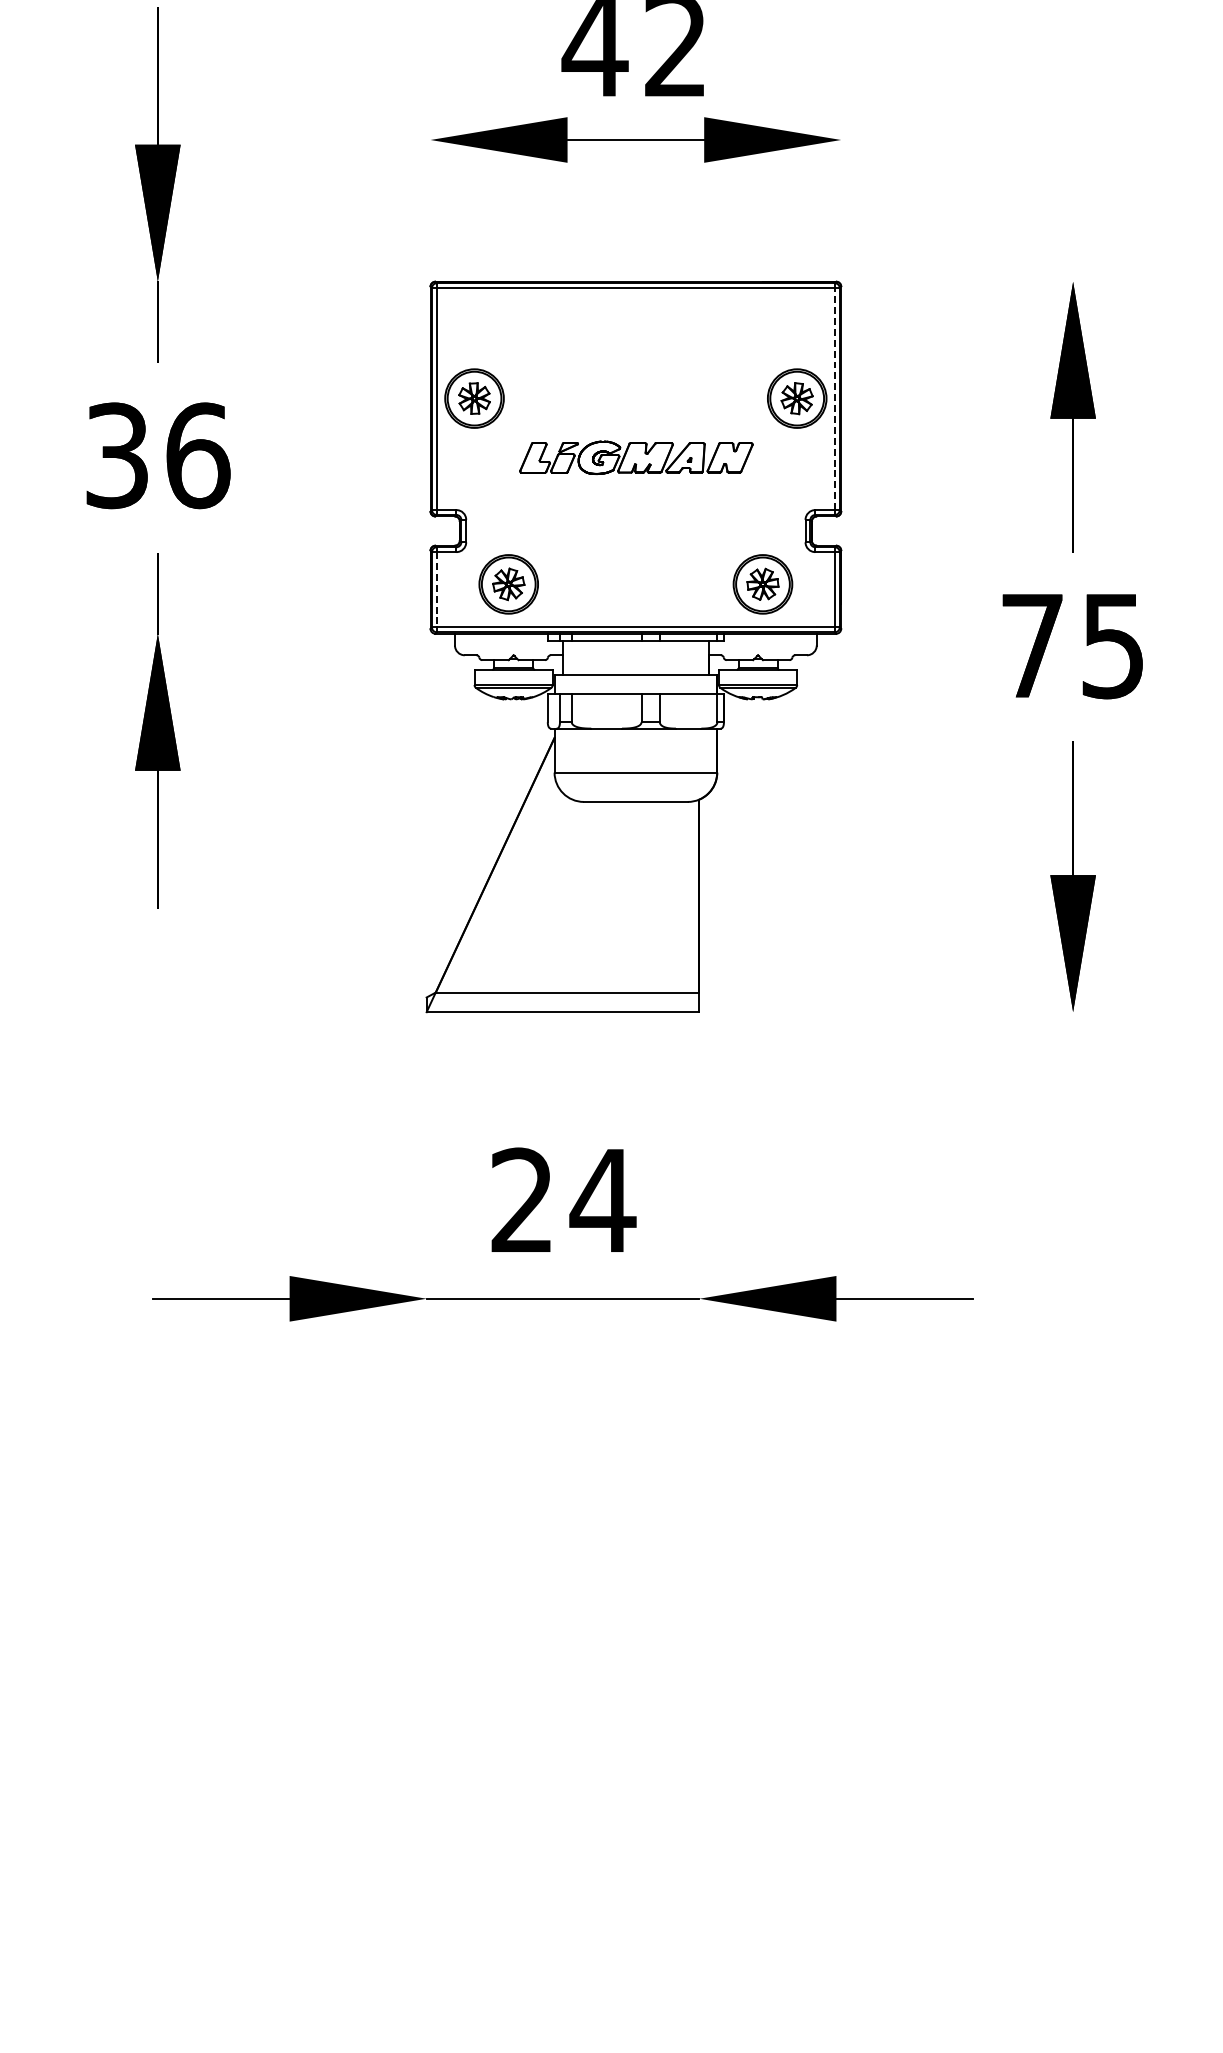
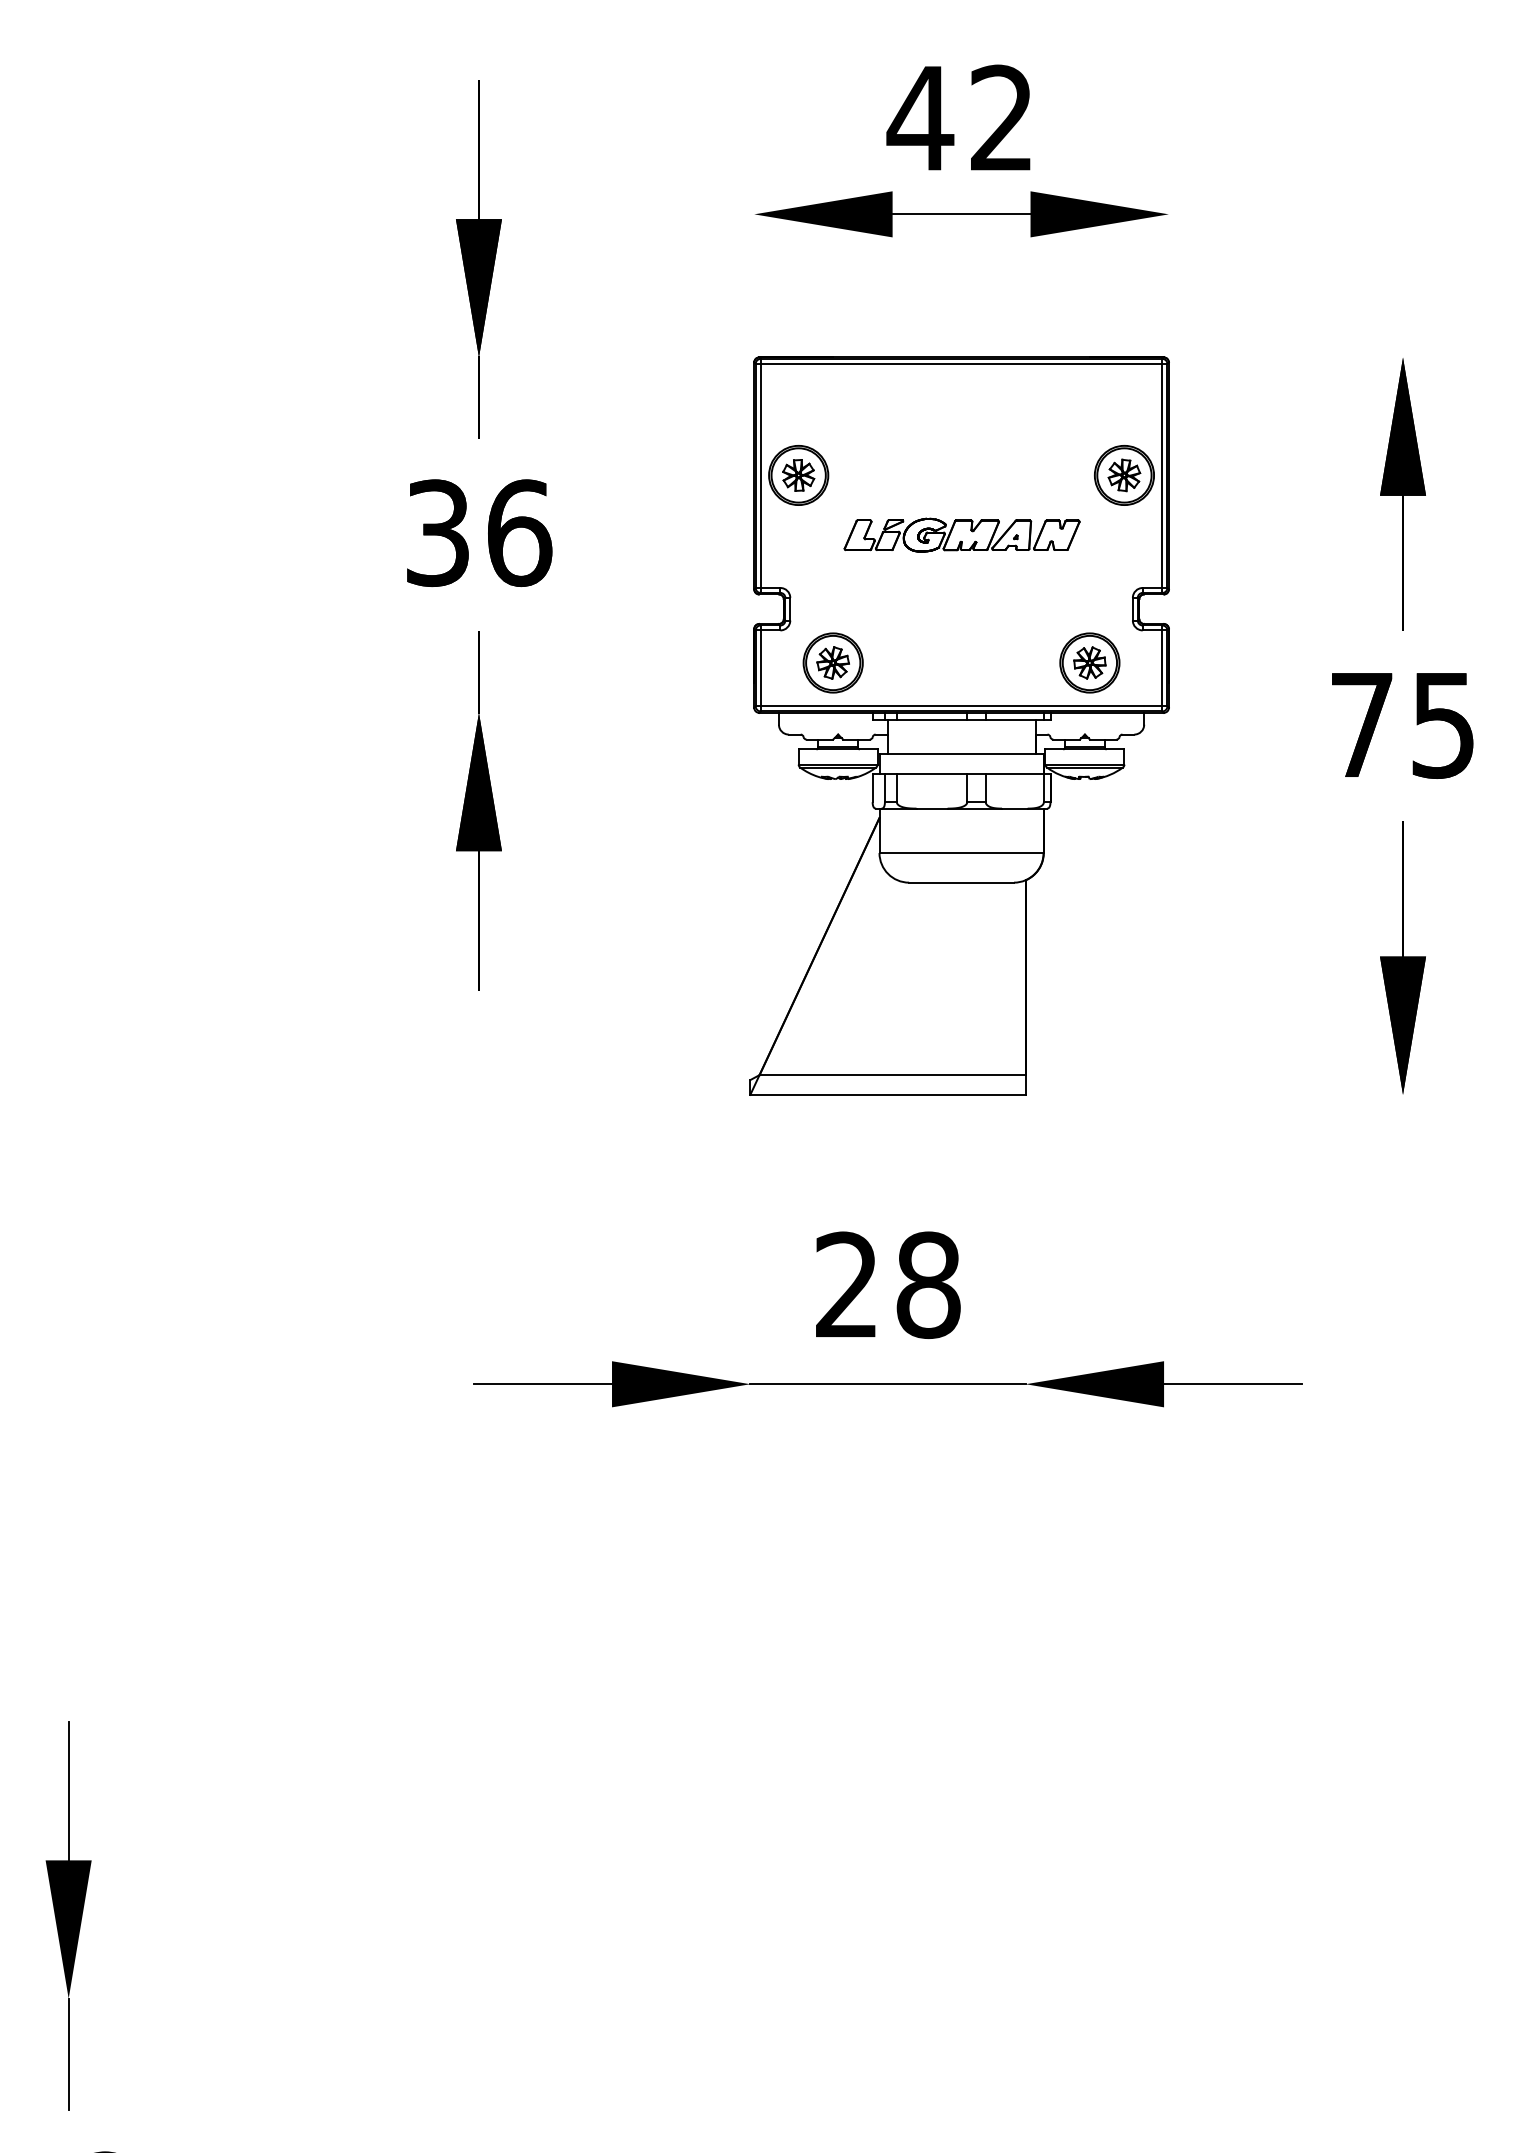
line: (834, 398) -> (1162, 475), dashed -> solid
line: (436, 589) -> (760, 668), dashed -> solid
text: (603, 1200) -> (928, 1285), 24 -> 28

